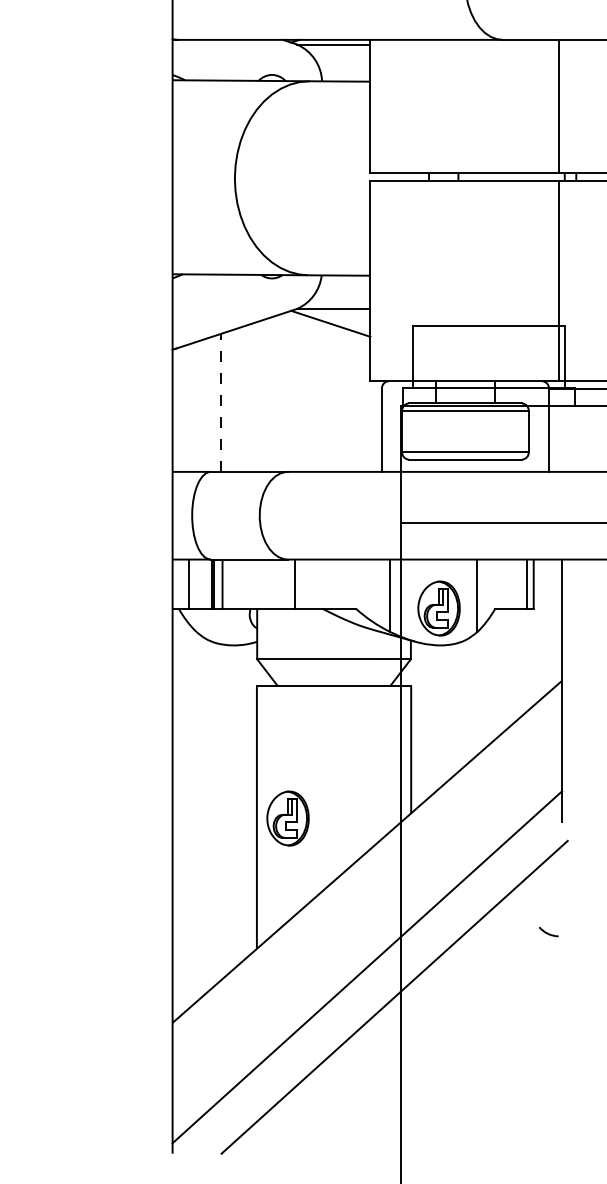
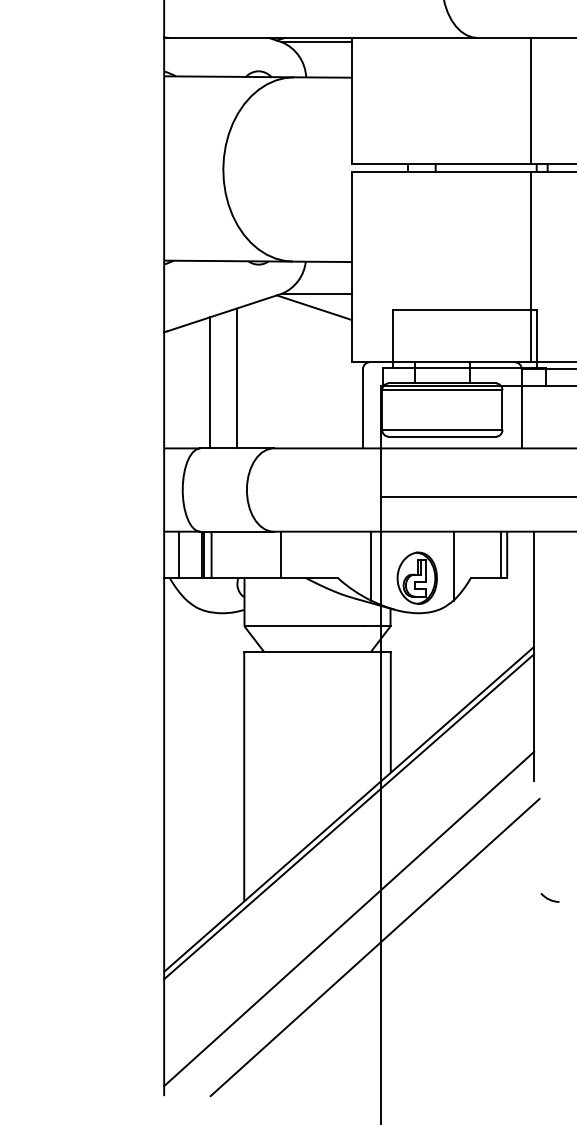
line: (248, 397) -> (236, 377), added
line: (220, 402) -> (209, 382), dashed -> solid
part: (287, 818) -> (273, 777), removed
line: (367, 859) -> (349, 816), added
arc: (547, 932) -> (548, 898), moved

